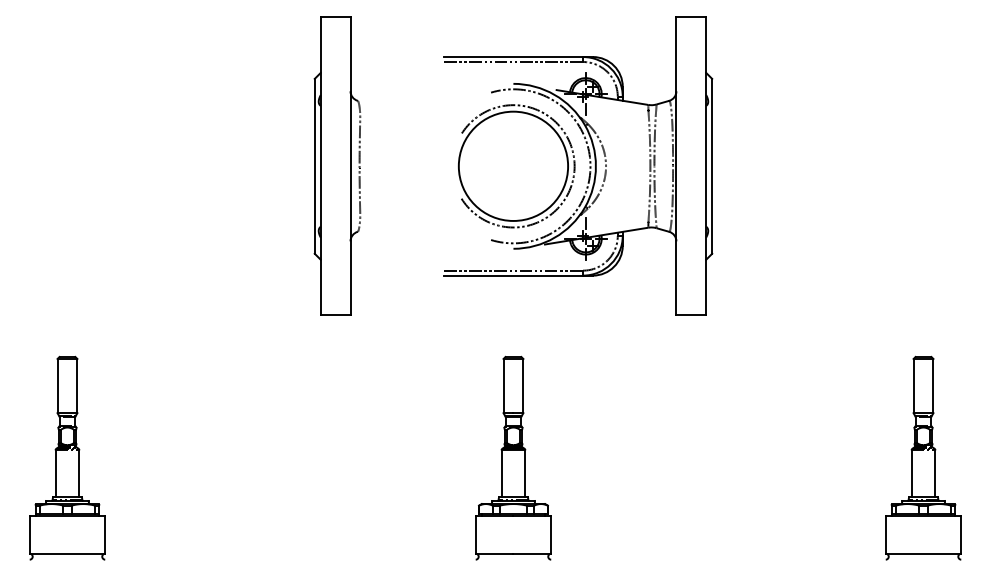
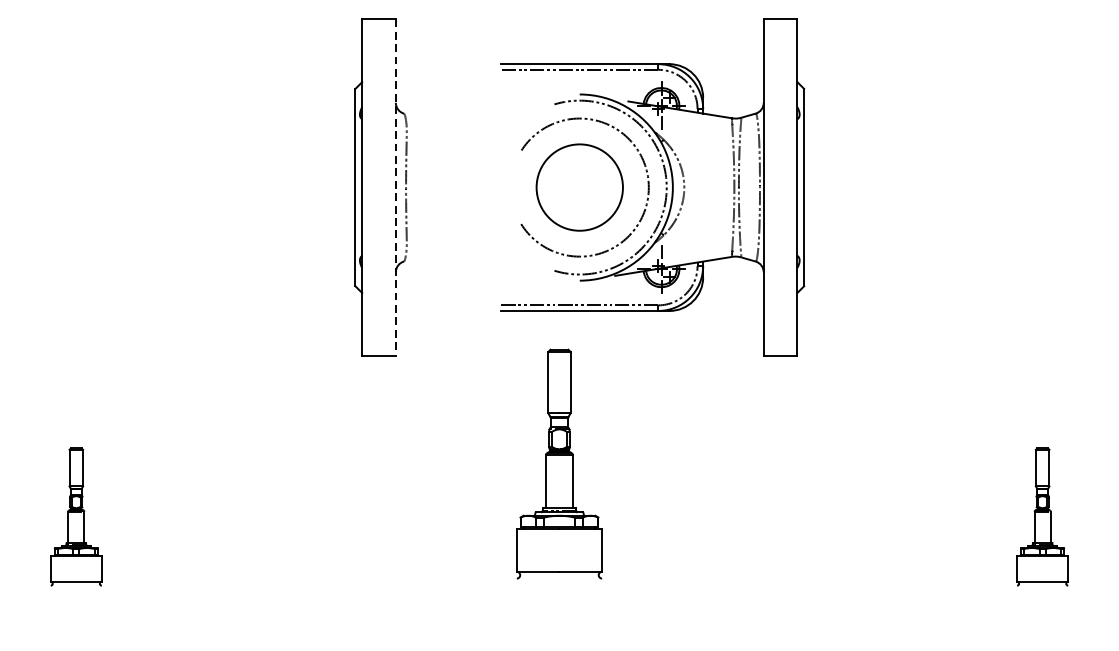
circle: (513, 165) -> (579, 186), size x0.7
line: (350, 166) -> (395, 187), solid -> dashed
part: (67, 457) -> (76, 516), size x0.6
part: (513, 457) -> (559, 463), moved
part: (923, 457) -> (1042, 516), size x0.6

